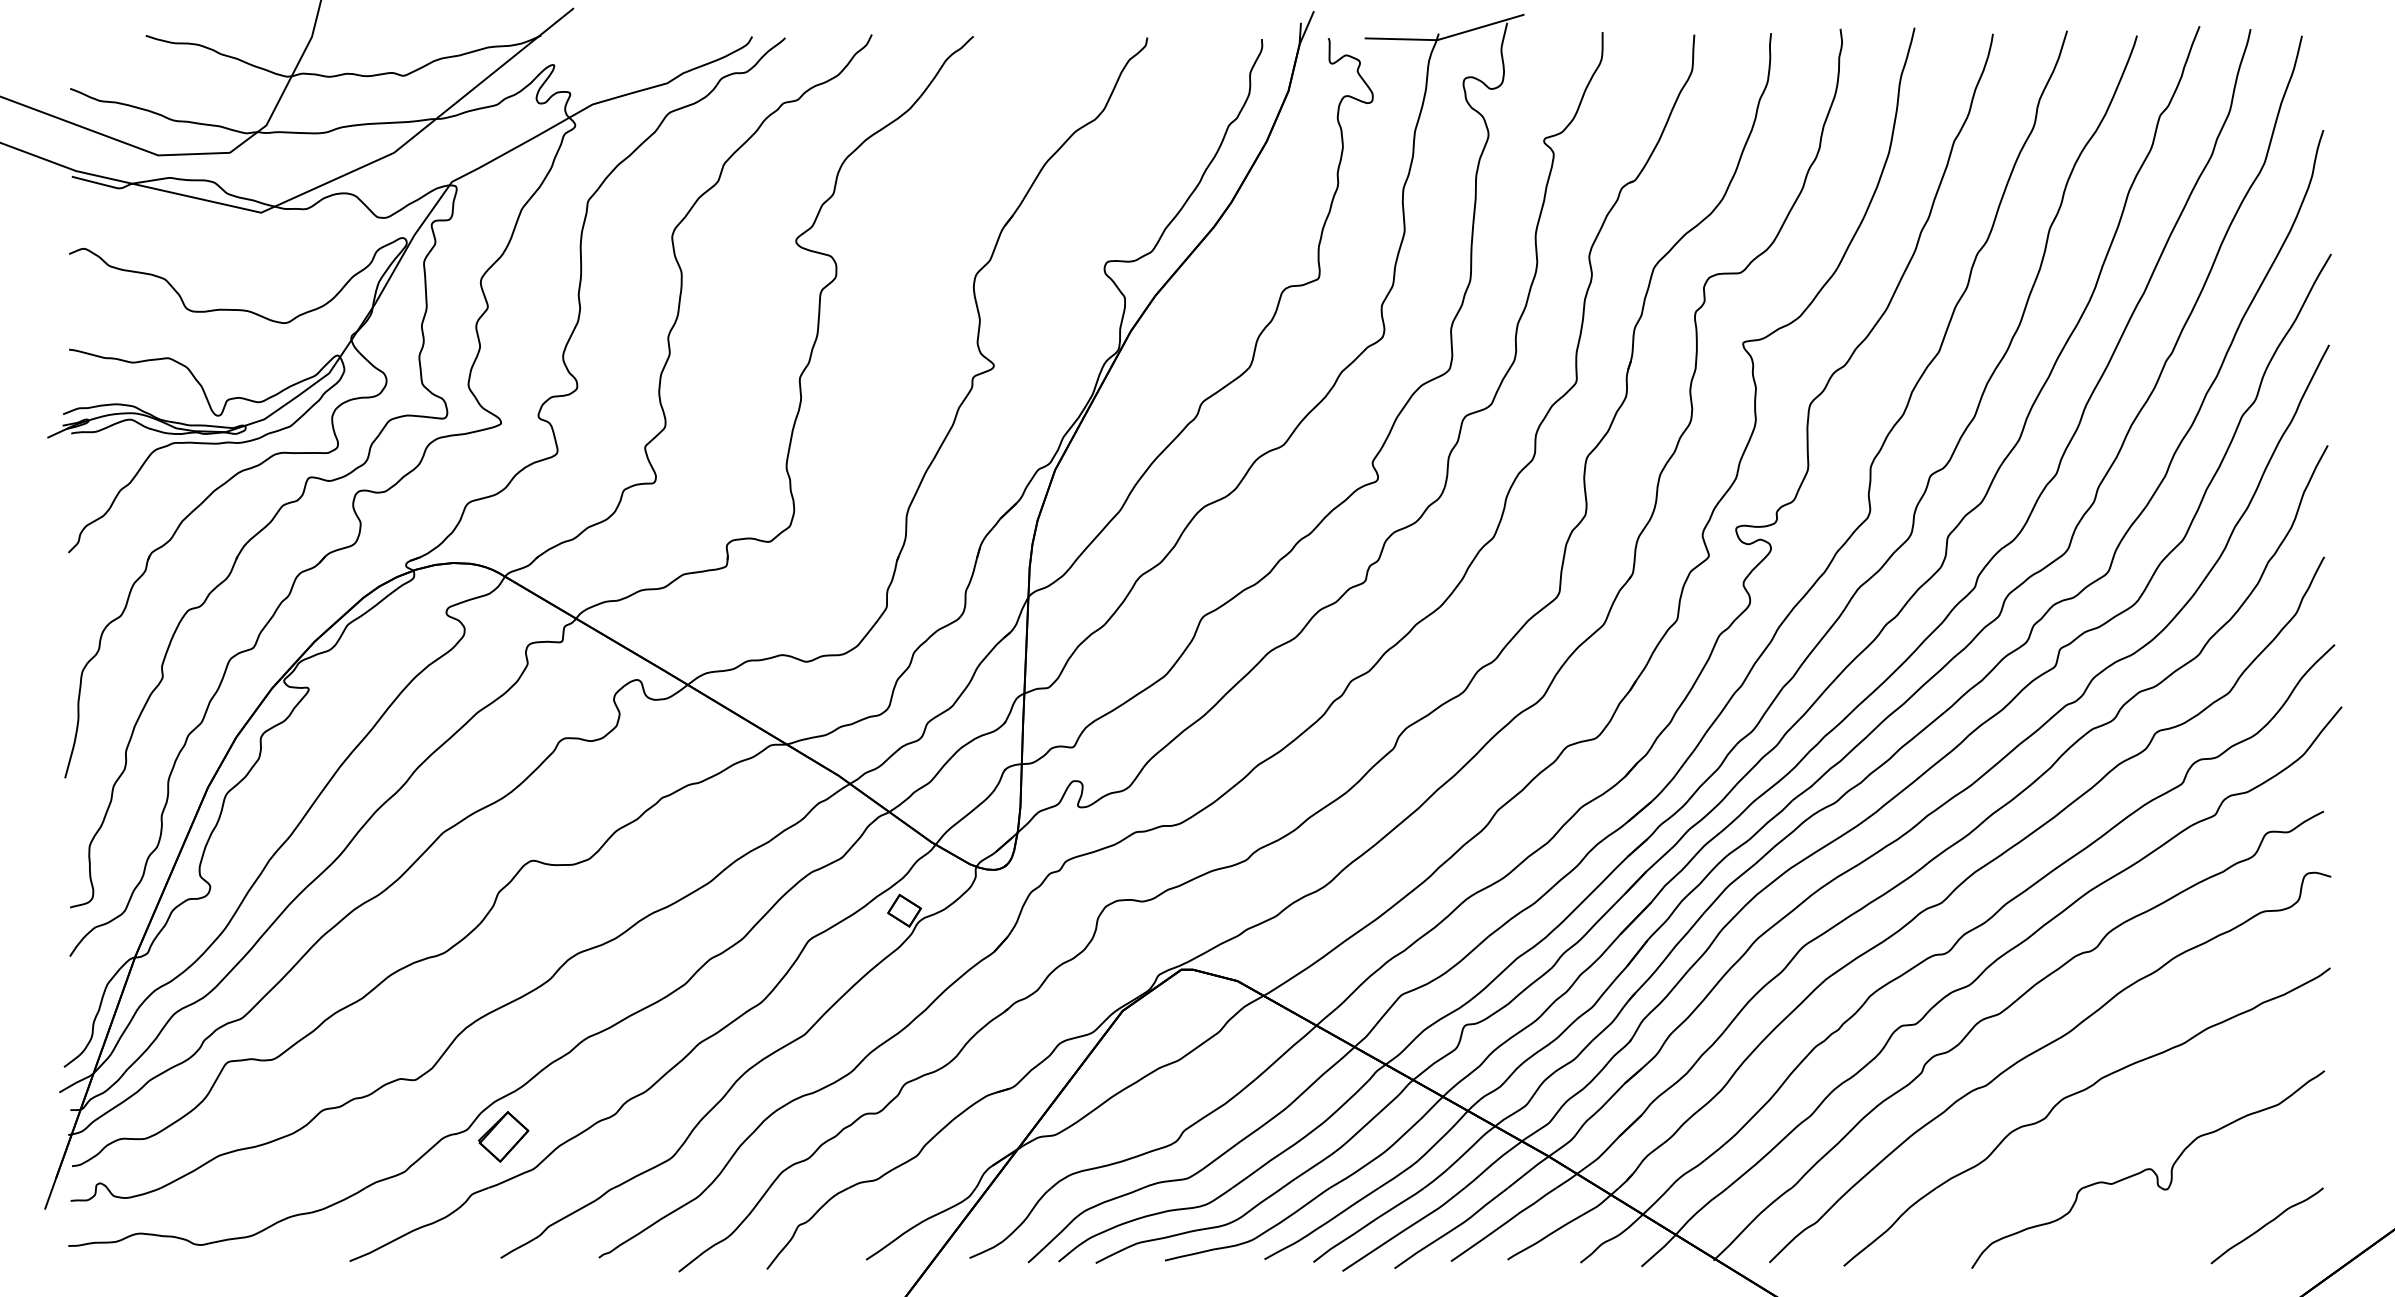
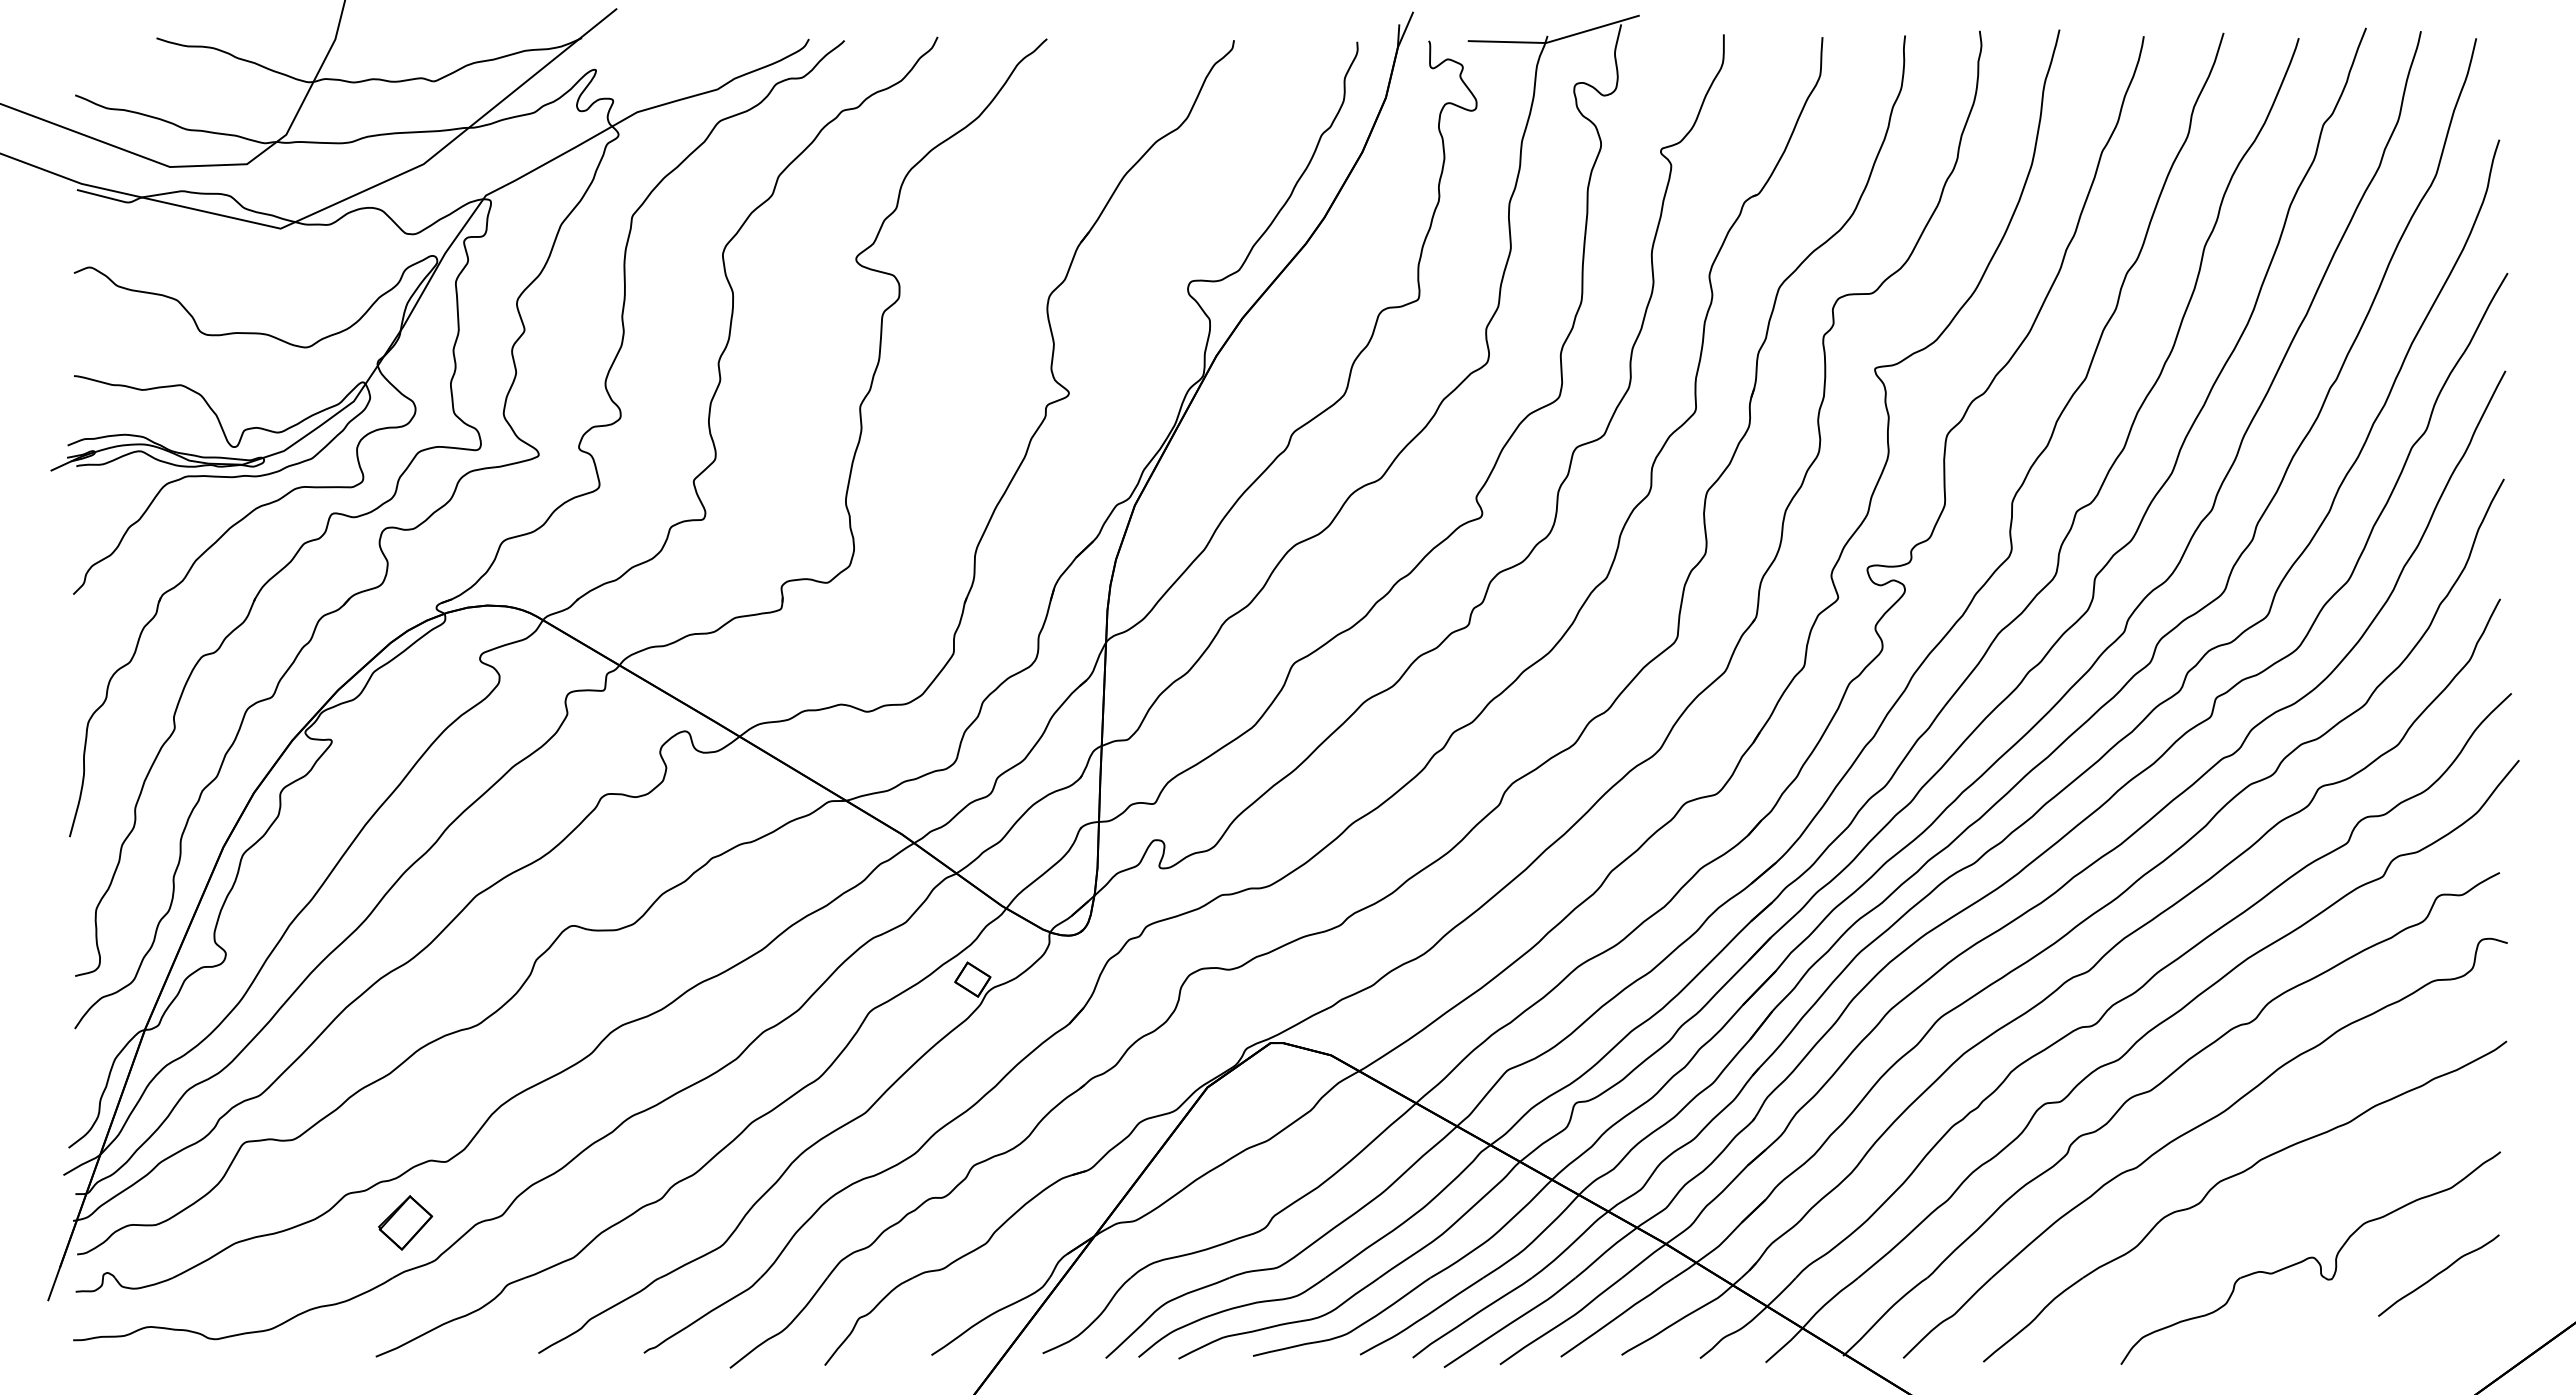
part: (503, 1136) -> (405, 1222), moved
curve: (2266, 1224) -> (2438, 1274), moved

